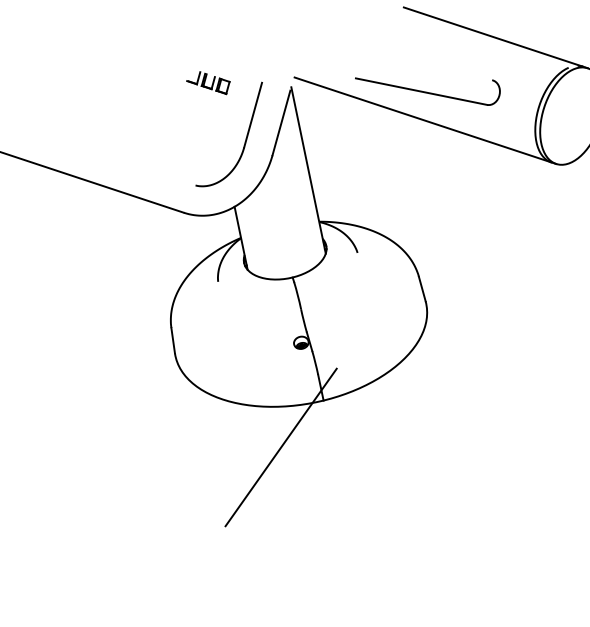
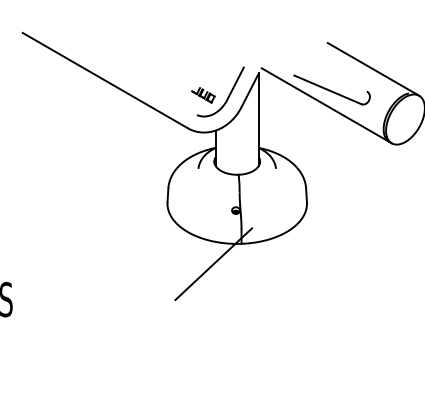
part: (209, 84) -> (203, 95), moved

